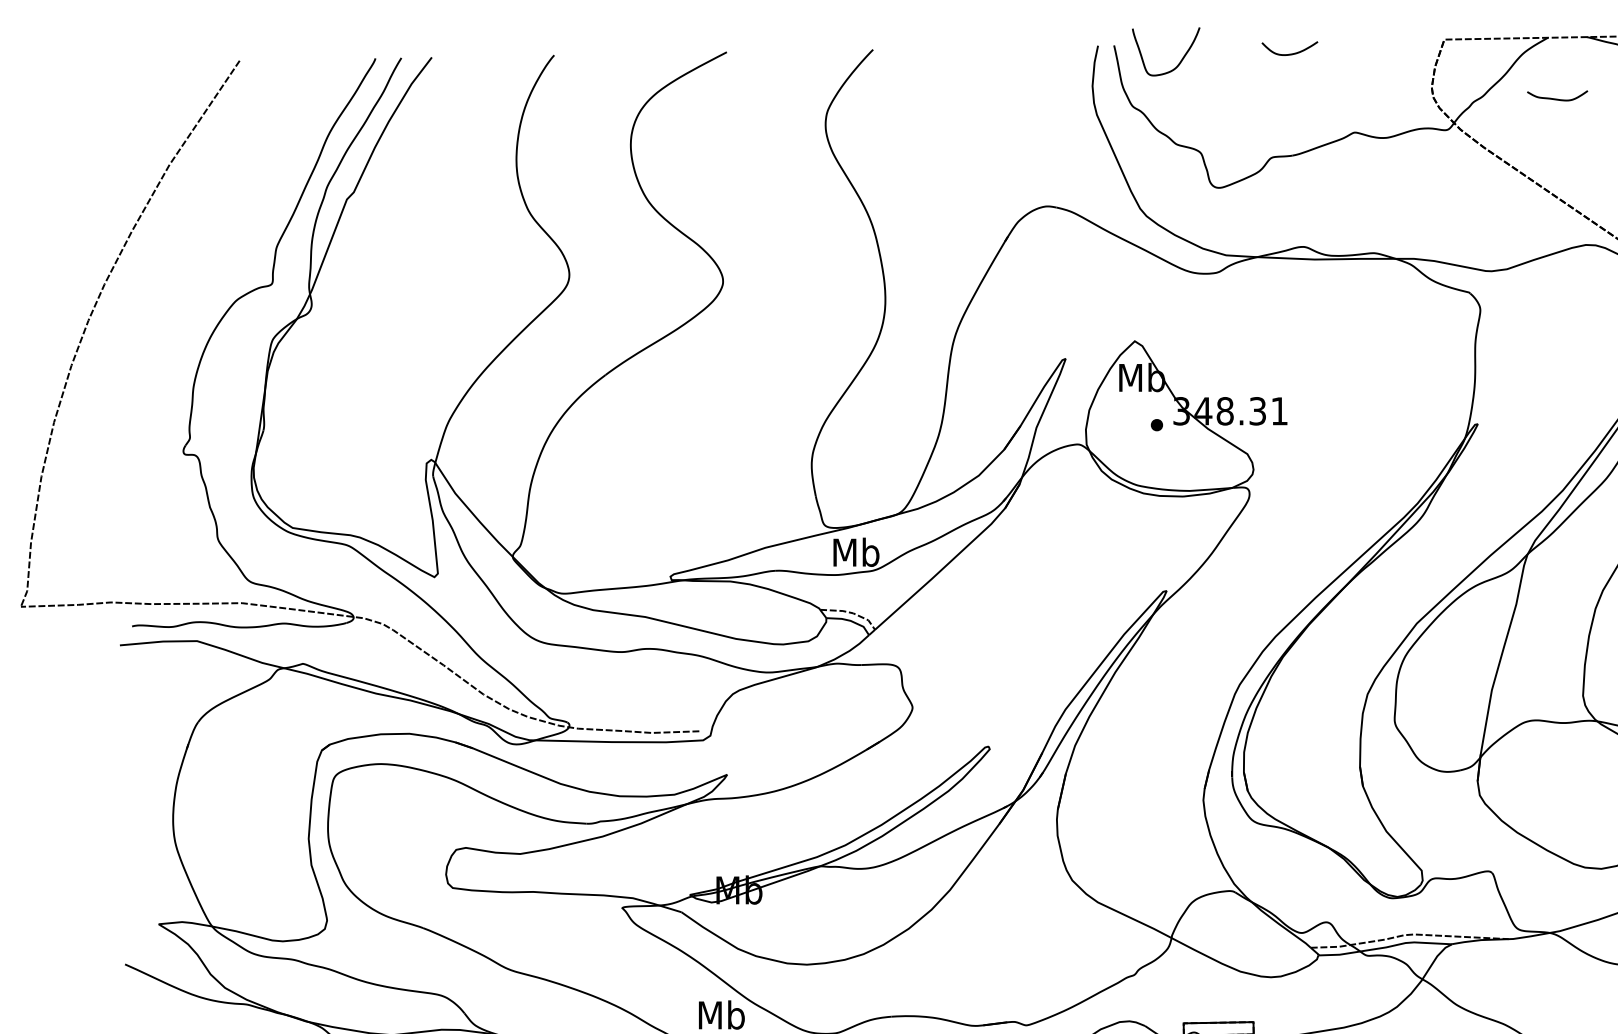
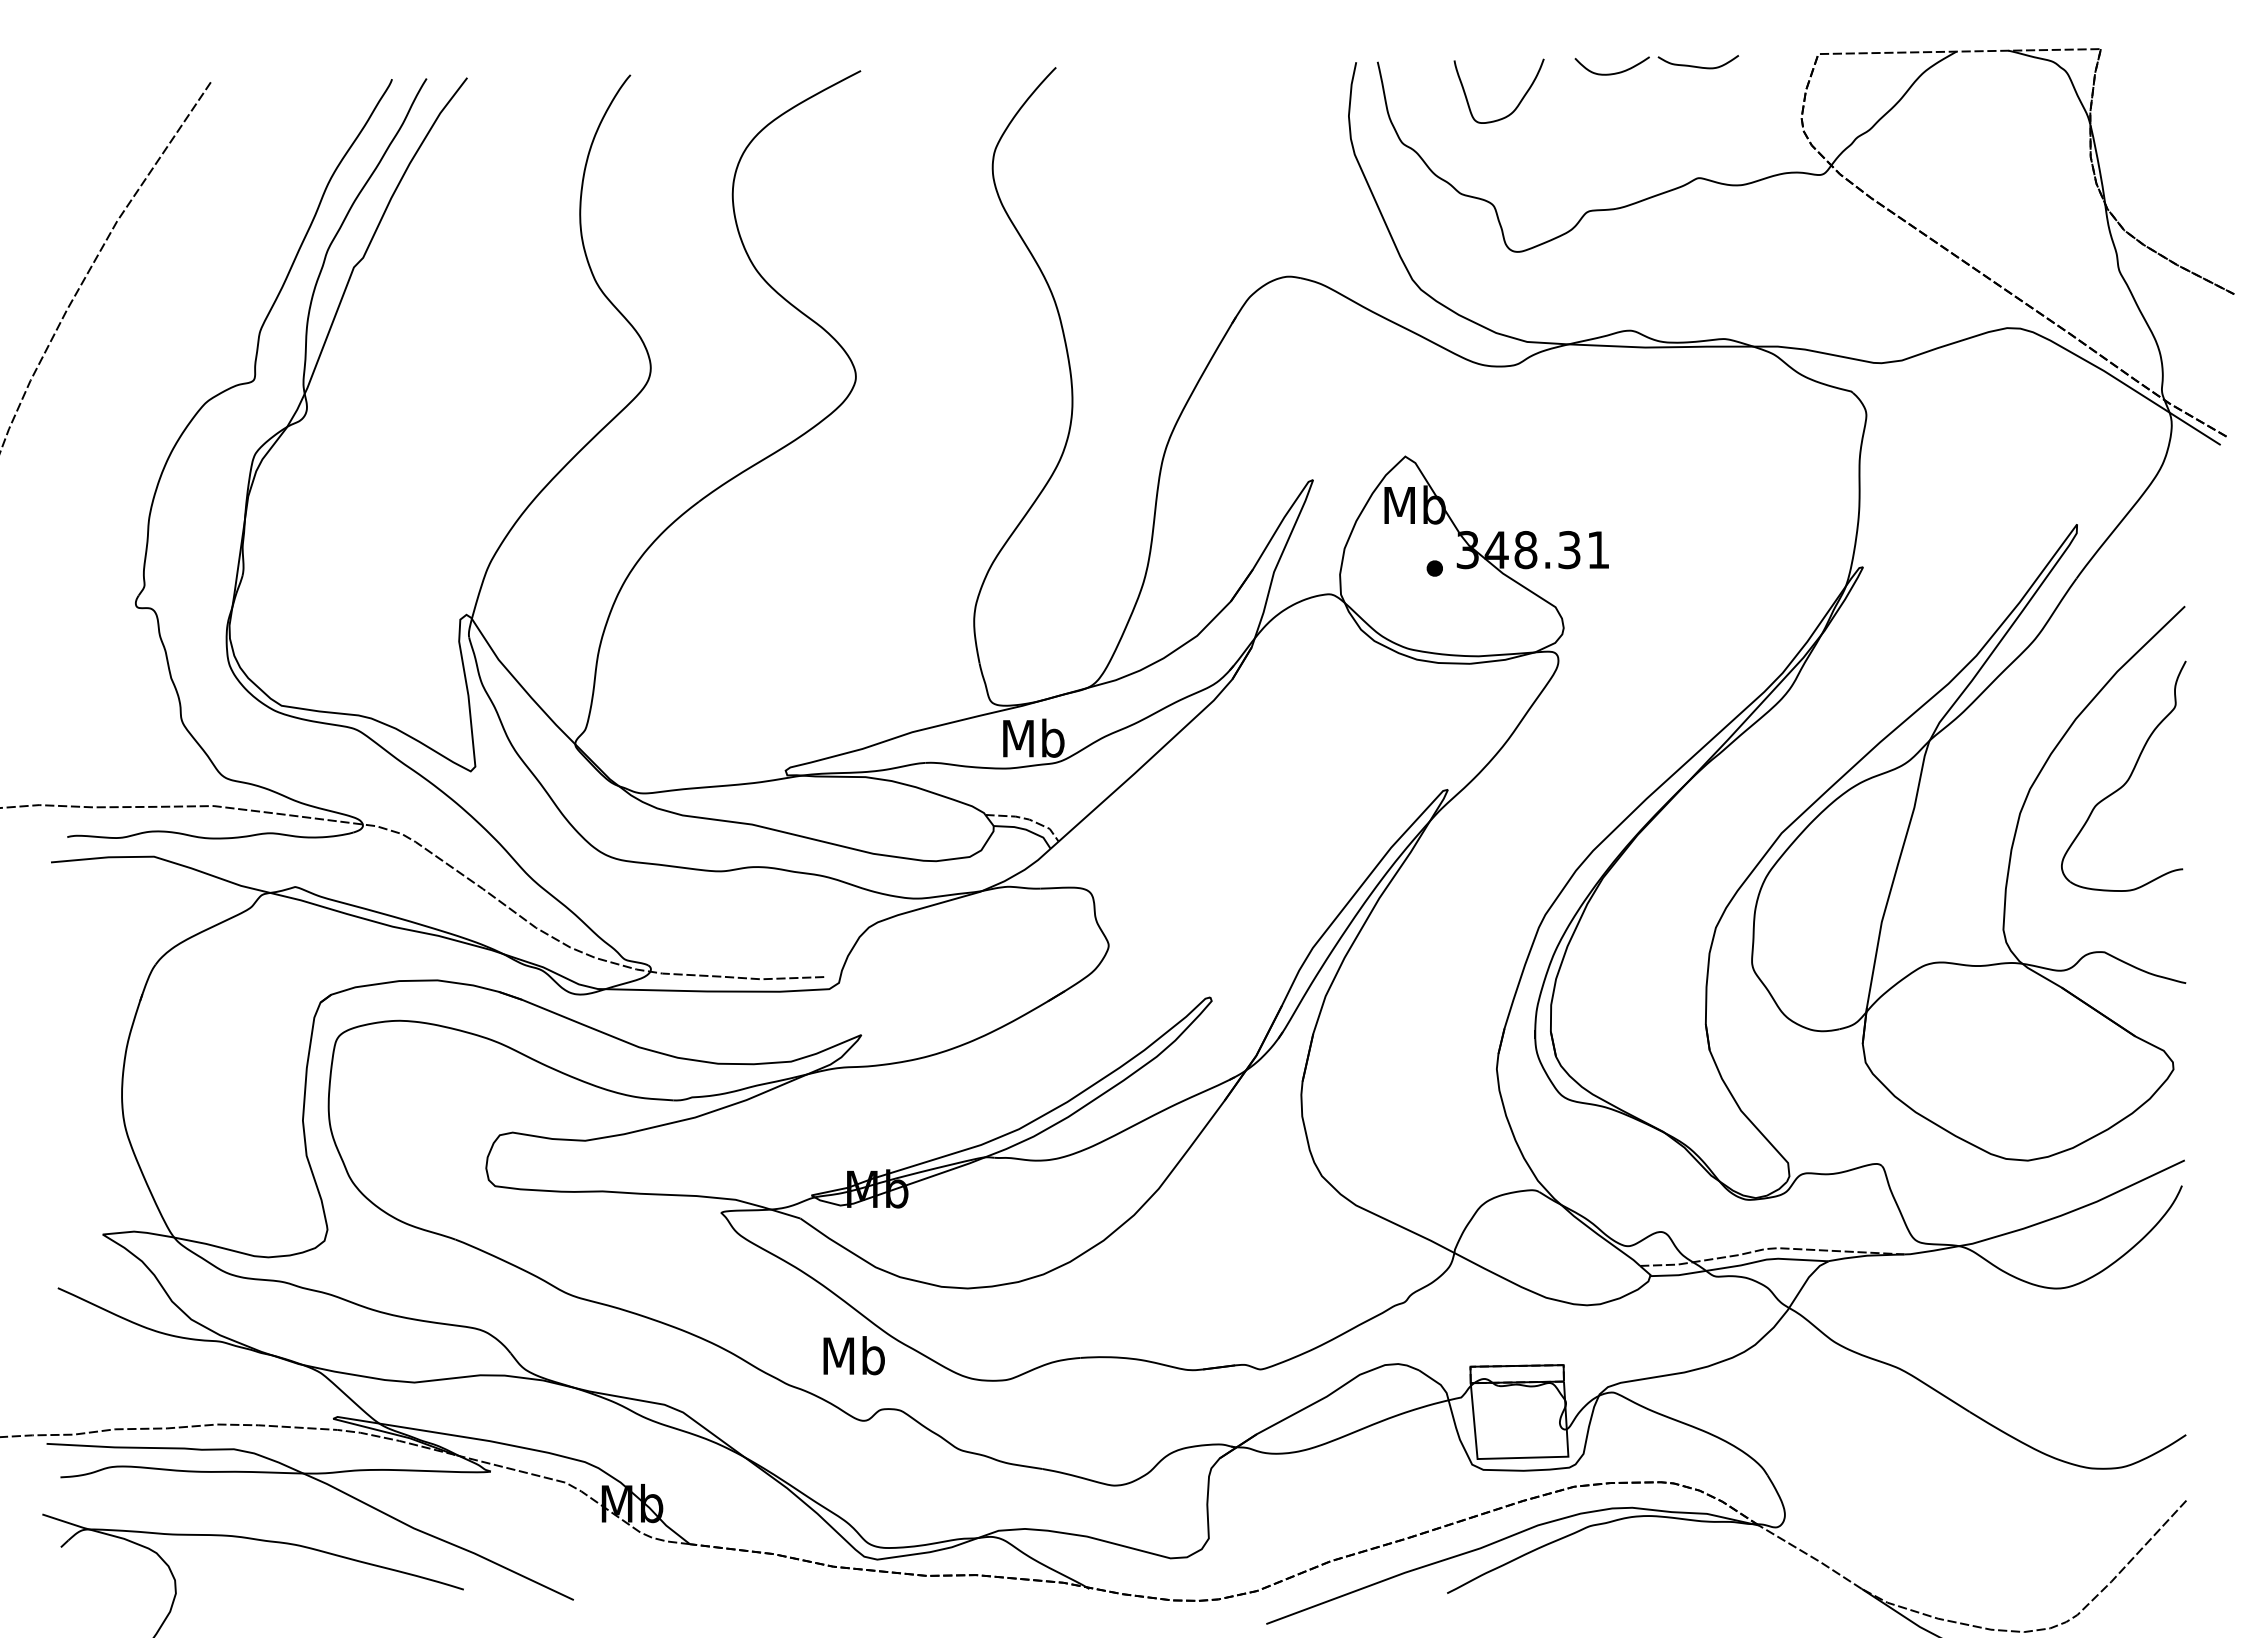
curve: (1179, 61) -> (1517, 104), moved
curve: (1557, 99) -> (1698, 66), moved

